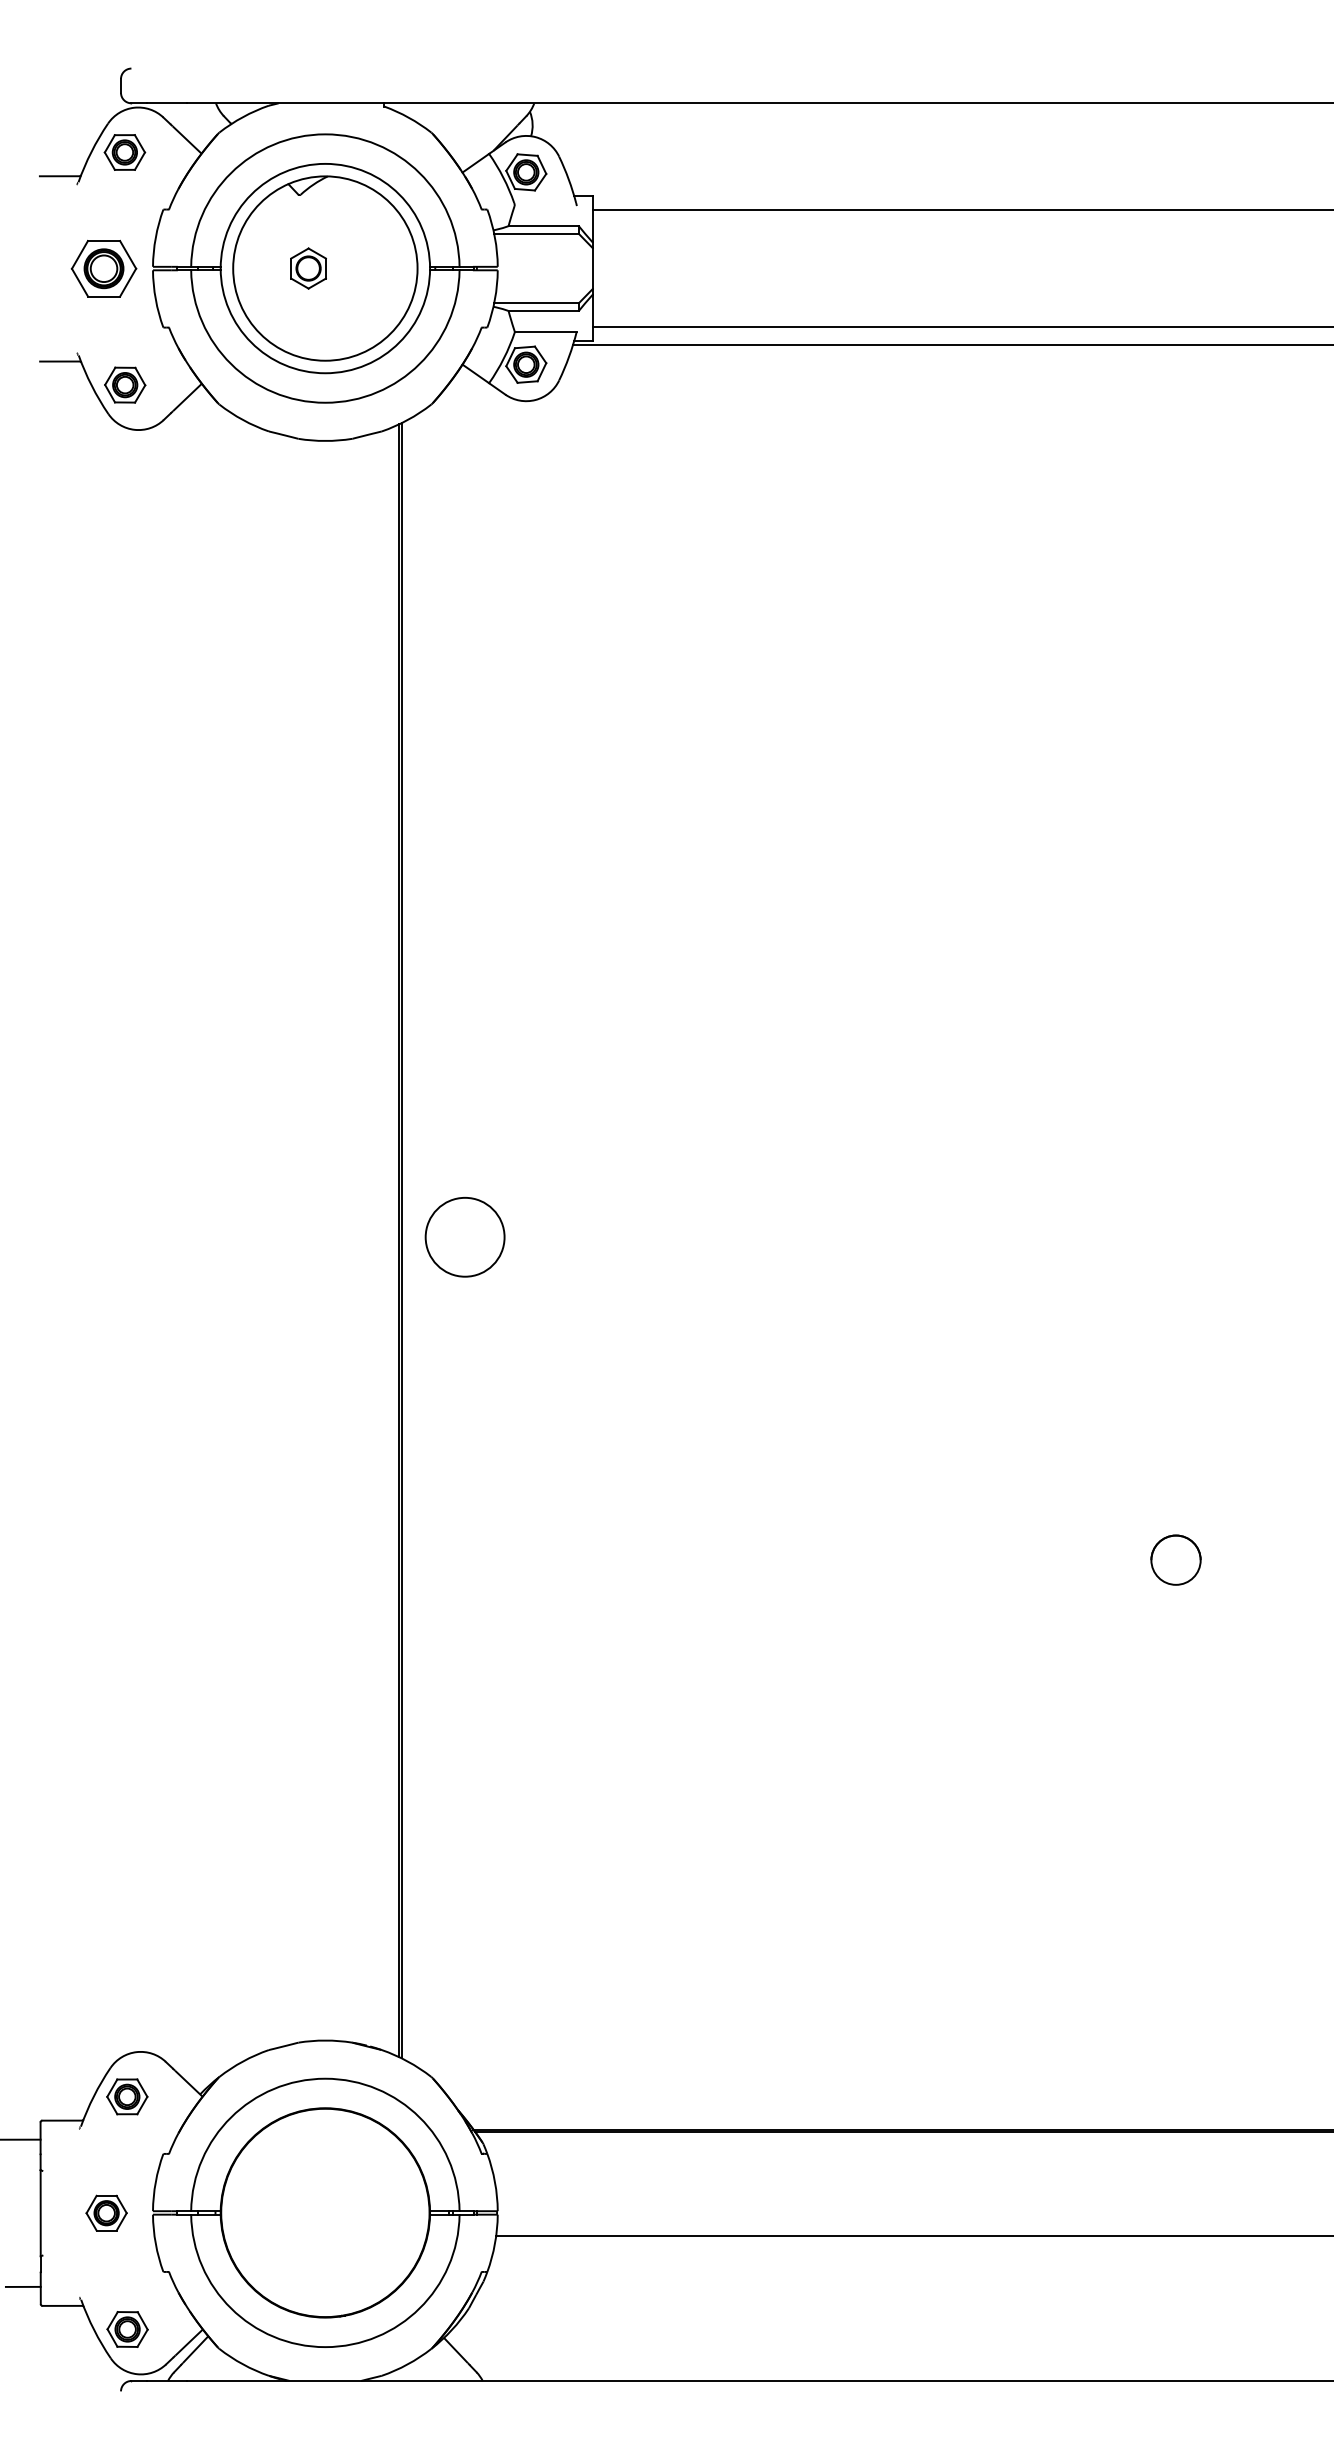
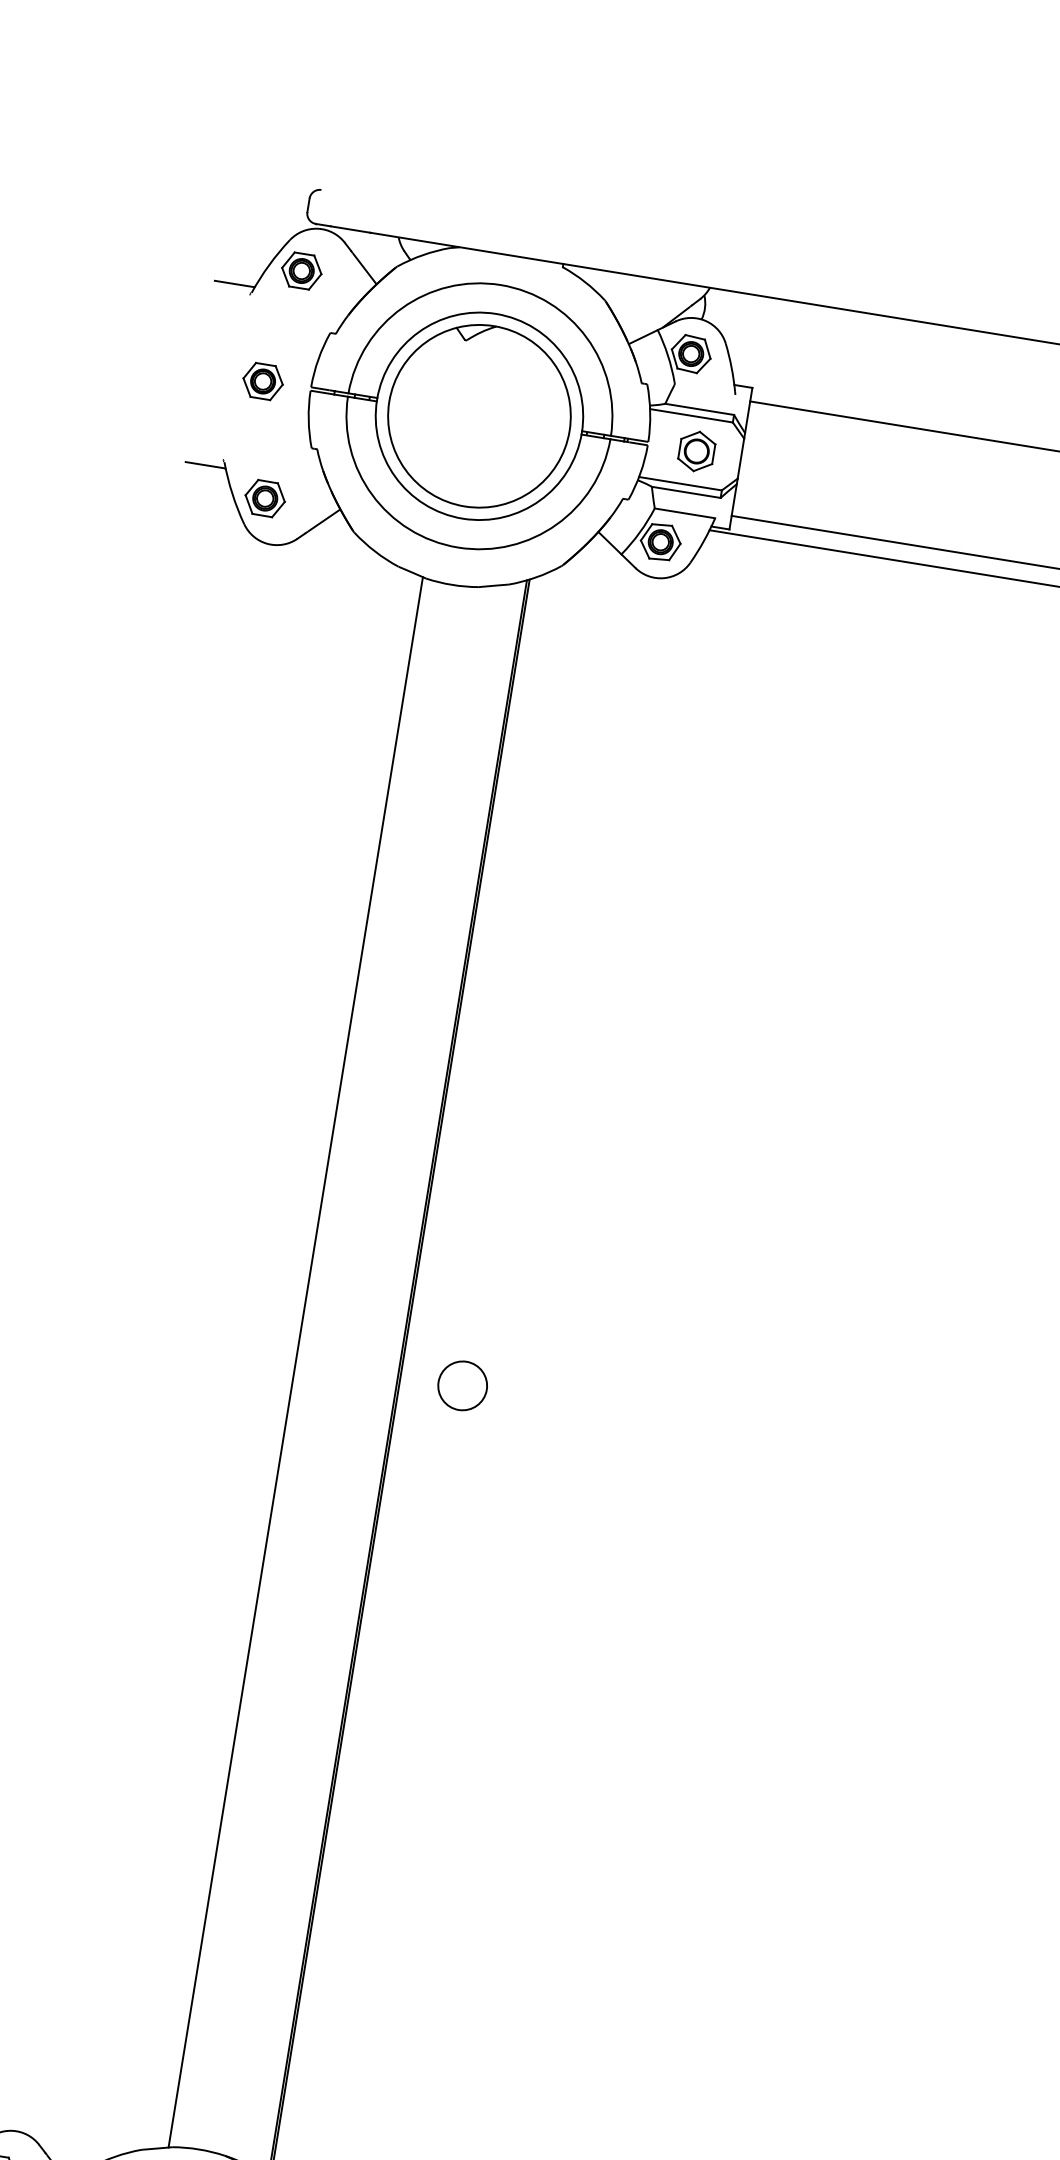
part: (104, 268) -> (263, 381), size x0.62
part: (308, 268) -> (696, 451), moved
circle: (464, 1236) -> (462, 1385), size x0.62
line: (295, 1240) -> (296, 1362), added

